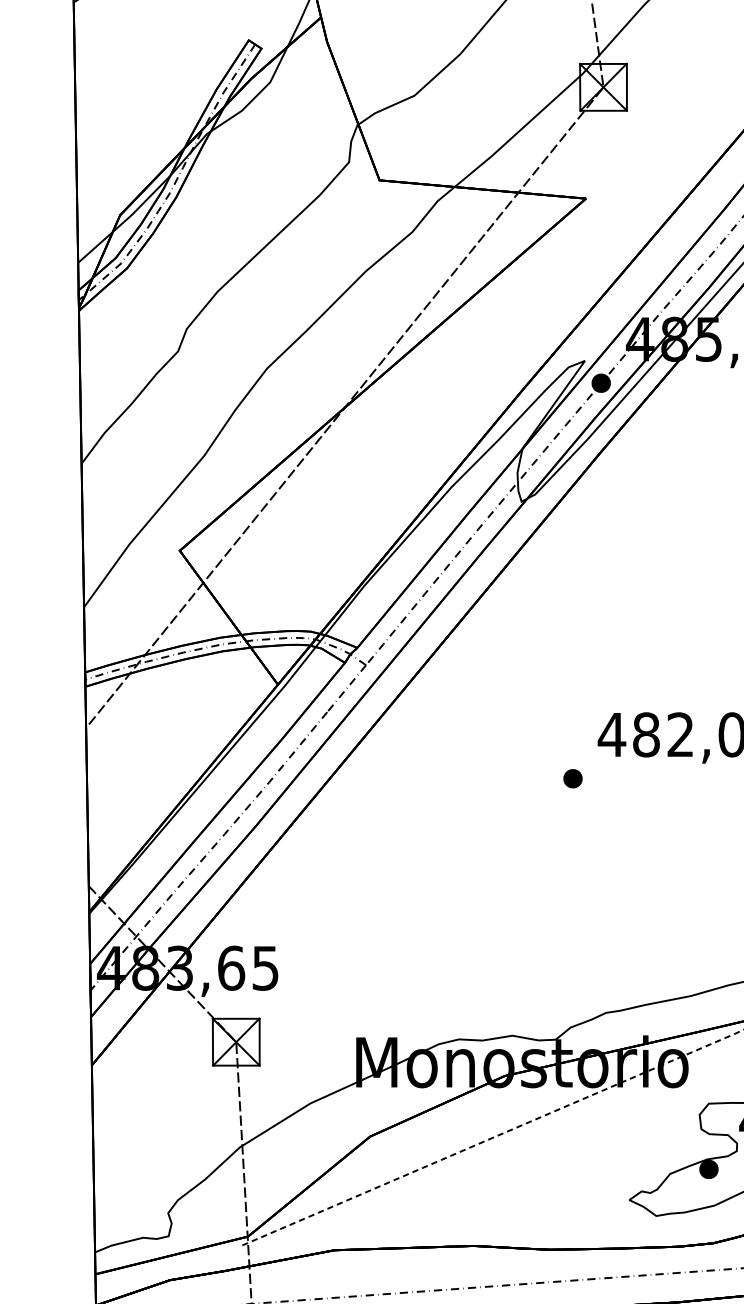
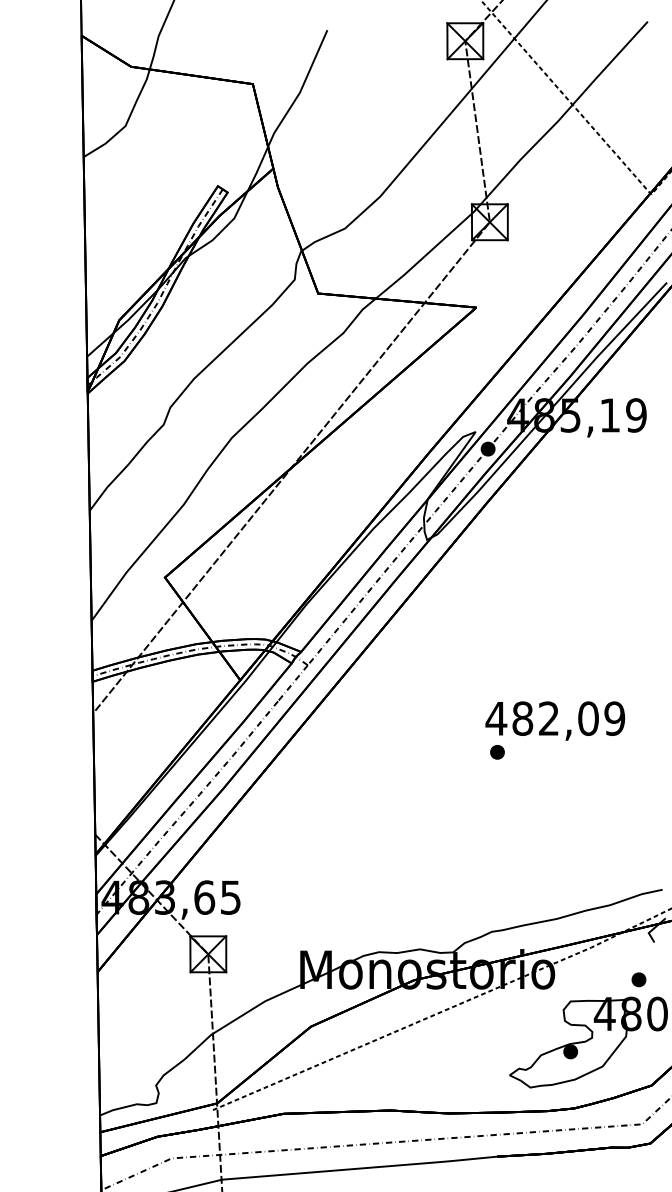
part: (573, 778) -> (497, 752), moved

